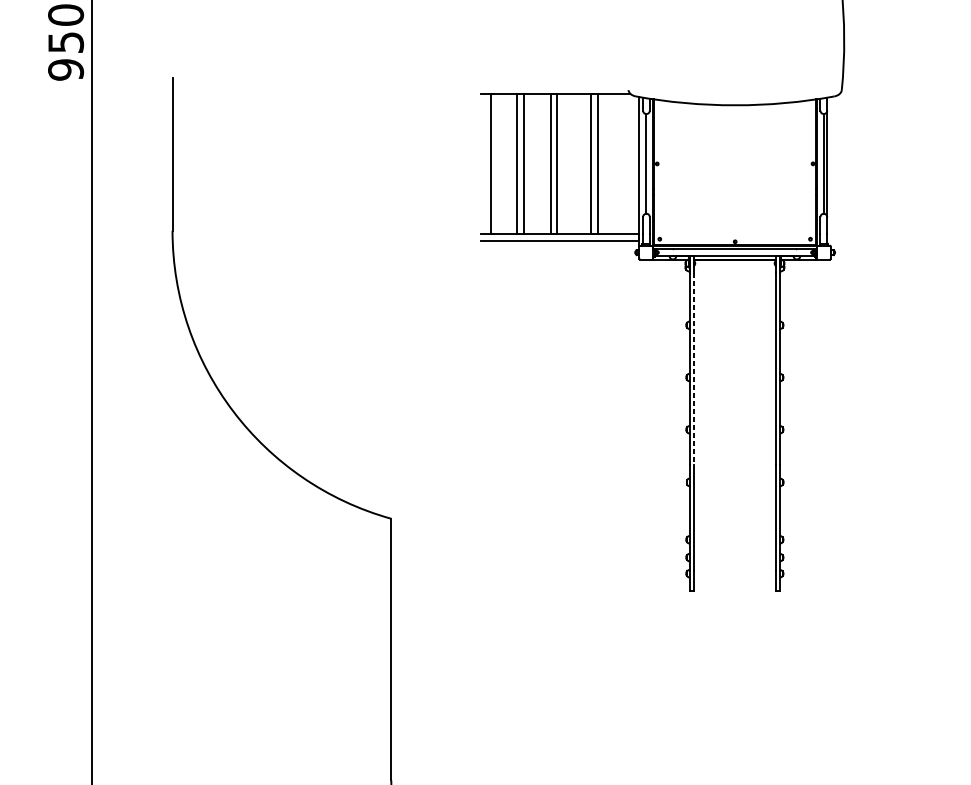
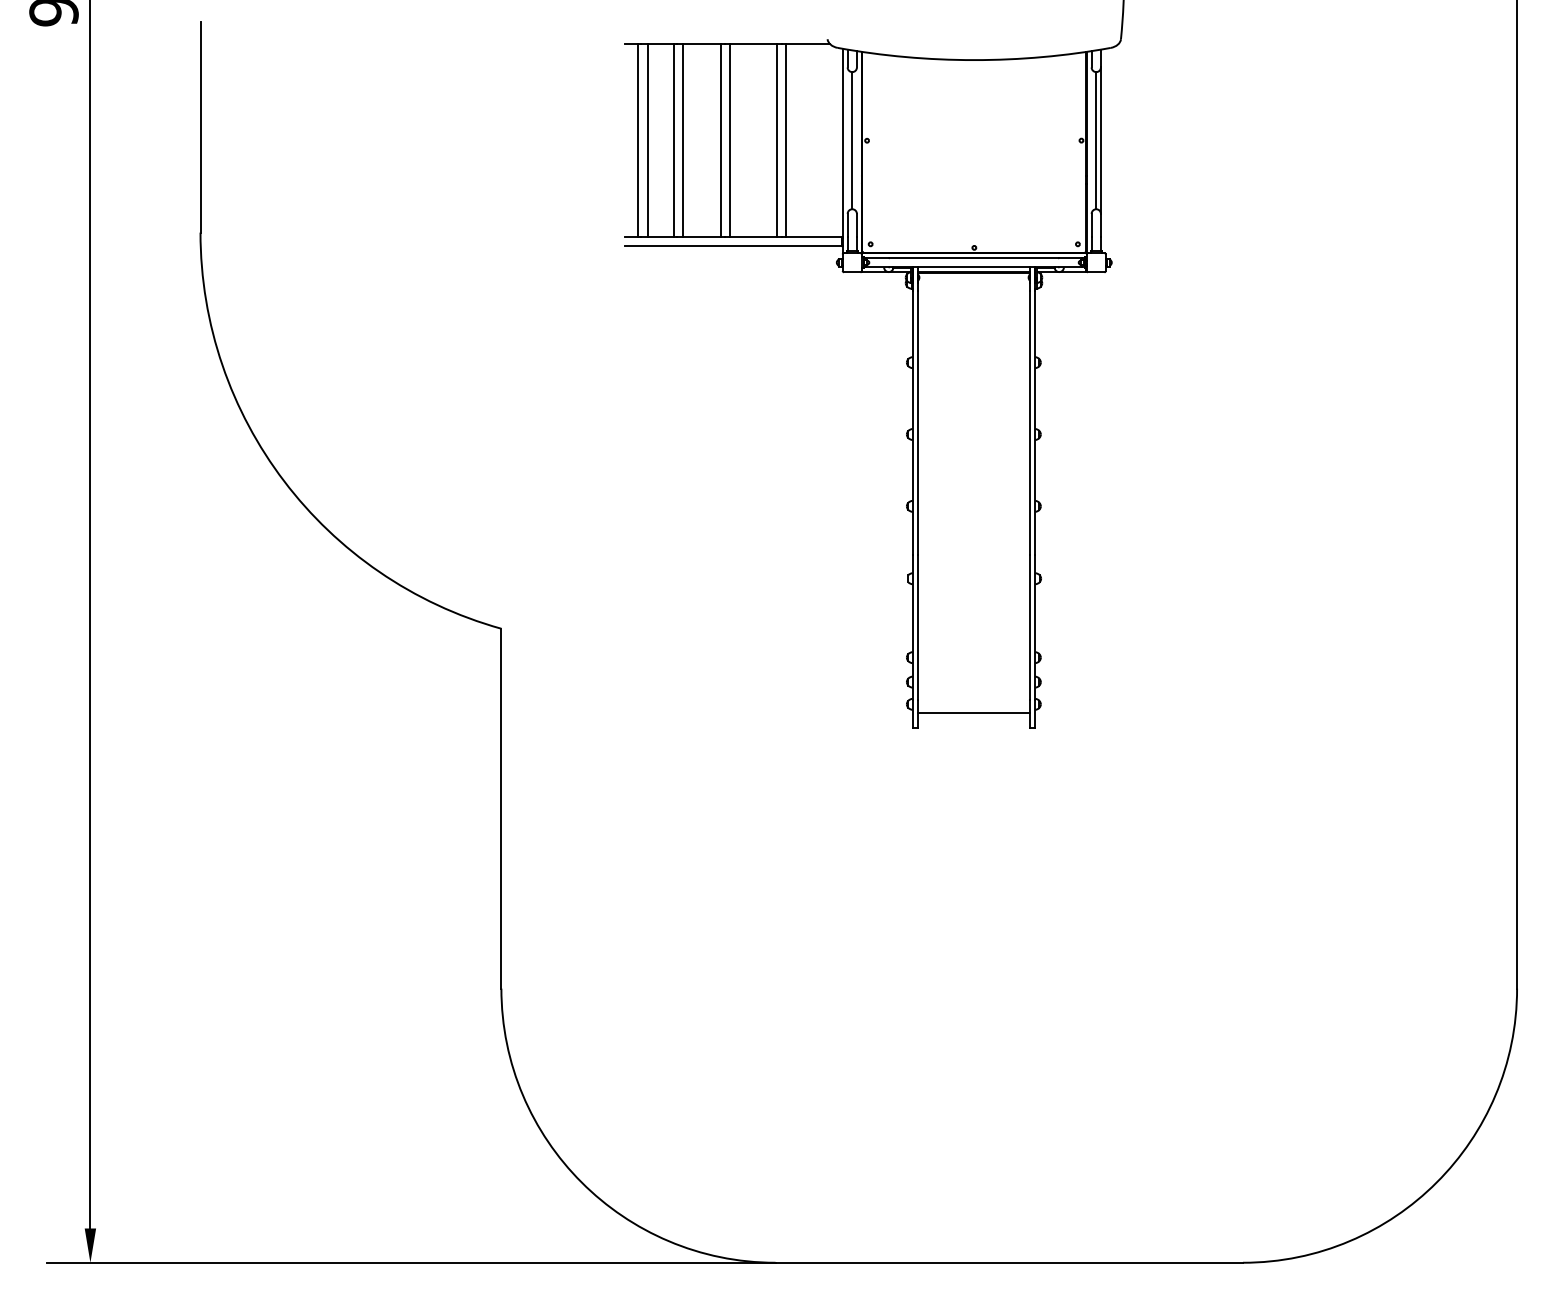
line: (497, 163) -> (647, 140), added
line: (693, 369) -> (917, 423), dashed -> solid
line: (734, 580) -> (973, 713), added

